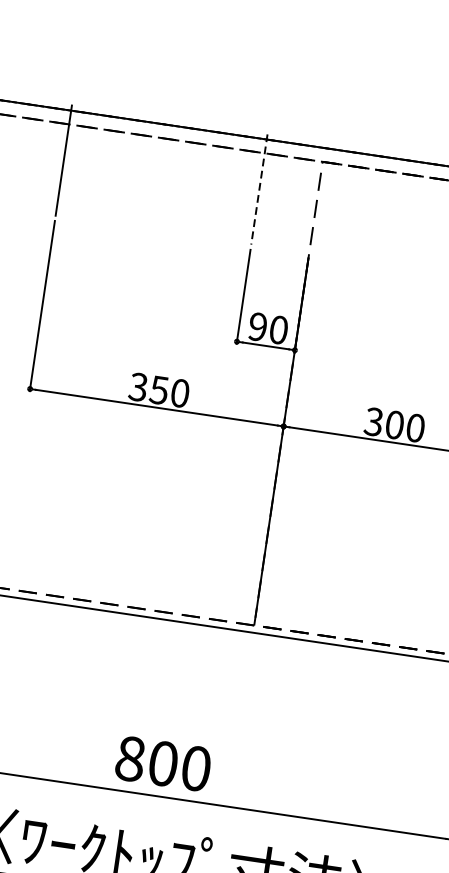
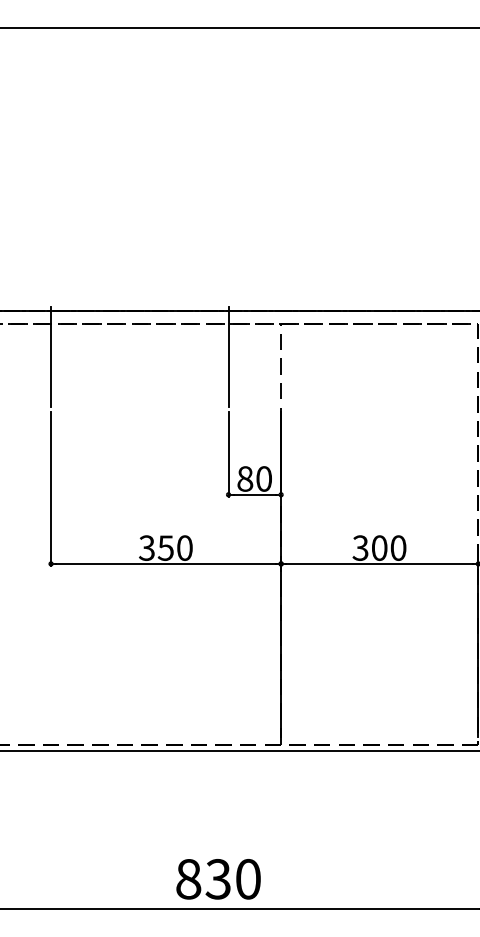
line: (259, 190) -> (228, 357), dashed -> solid
text: (258, 326) -> (245, 478), 90 -> 80
text: (162, 763) -> (217, 879), 800 -> 830

